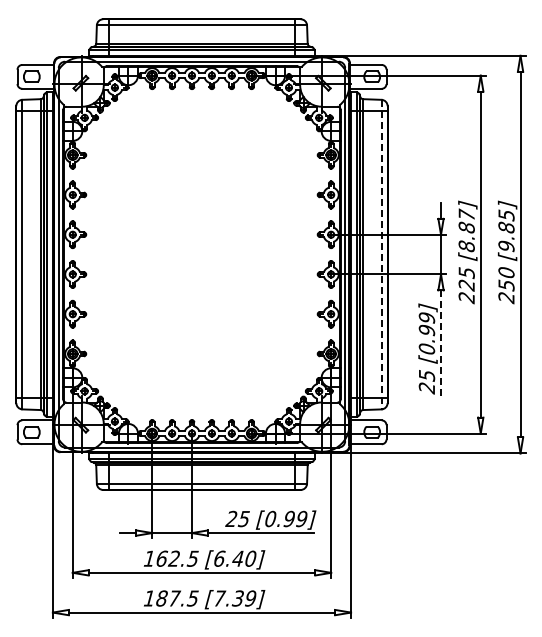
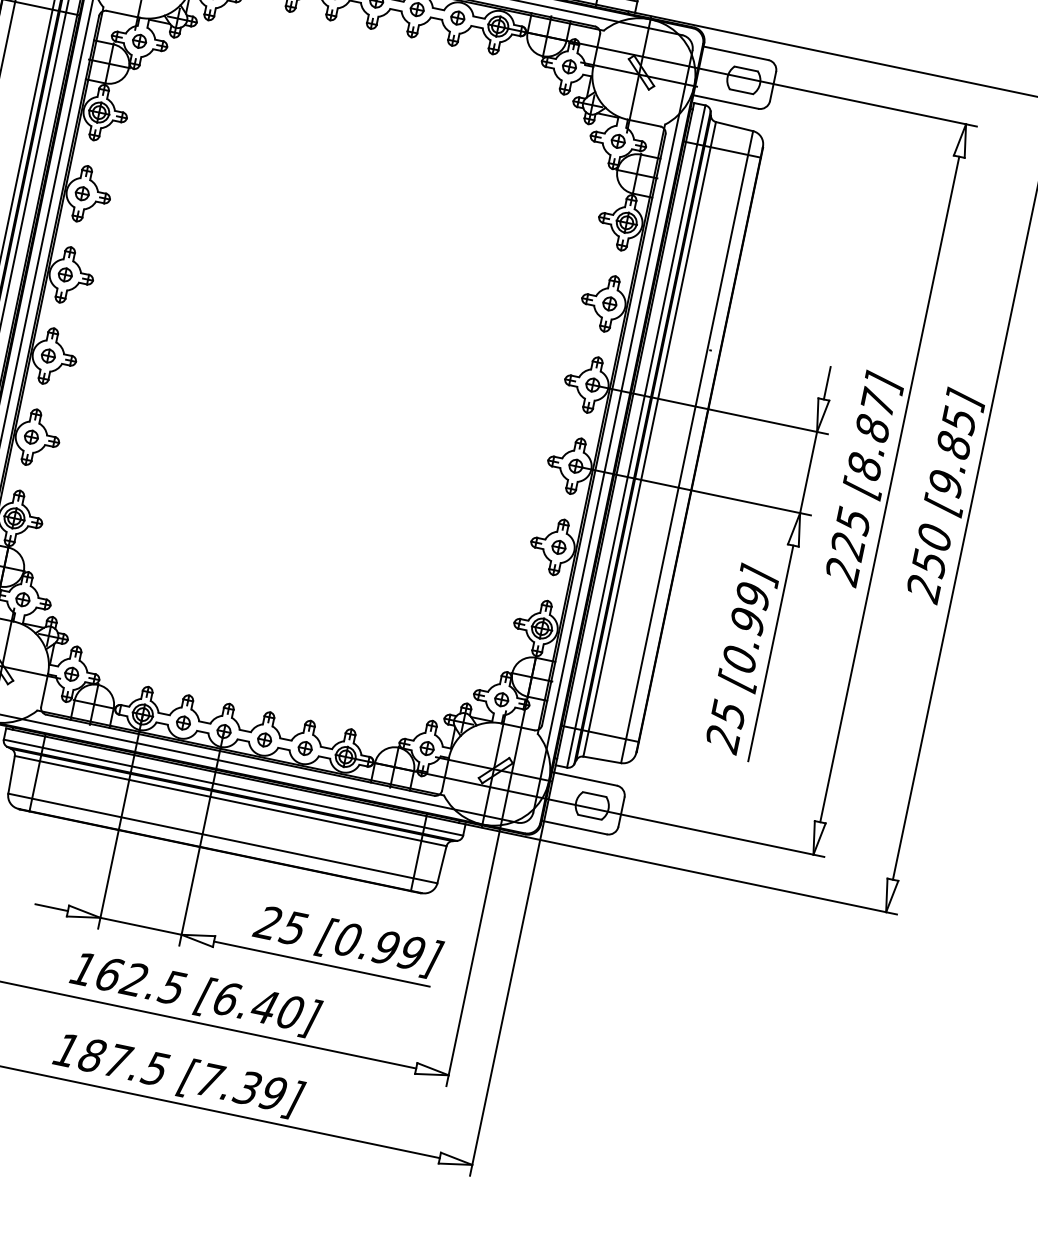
line: (381, 254) -> (687, 446), dashed -> solid
line: (441, 343) -> (771, 654), dashed -> solid

